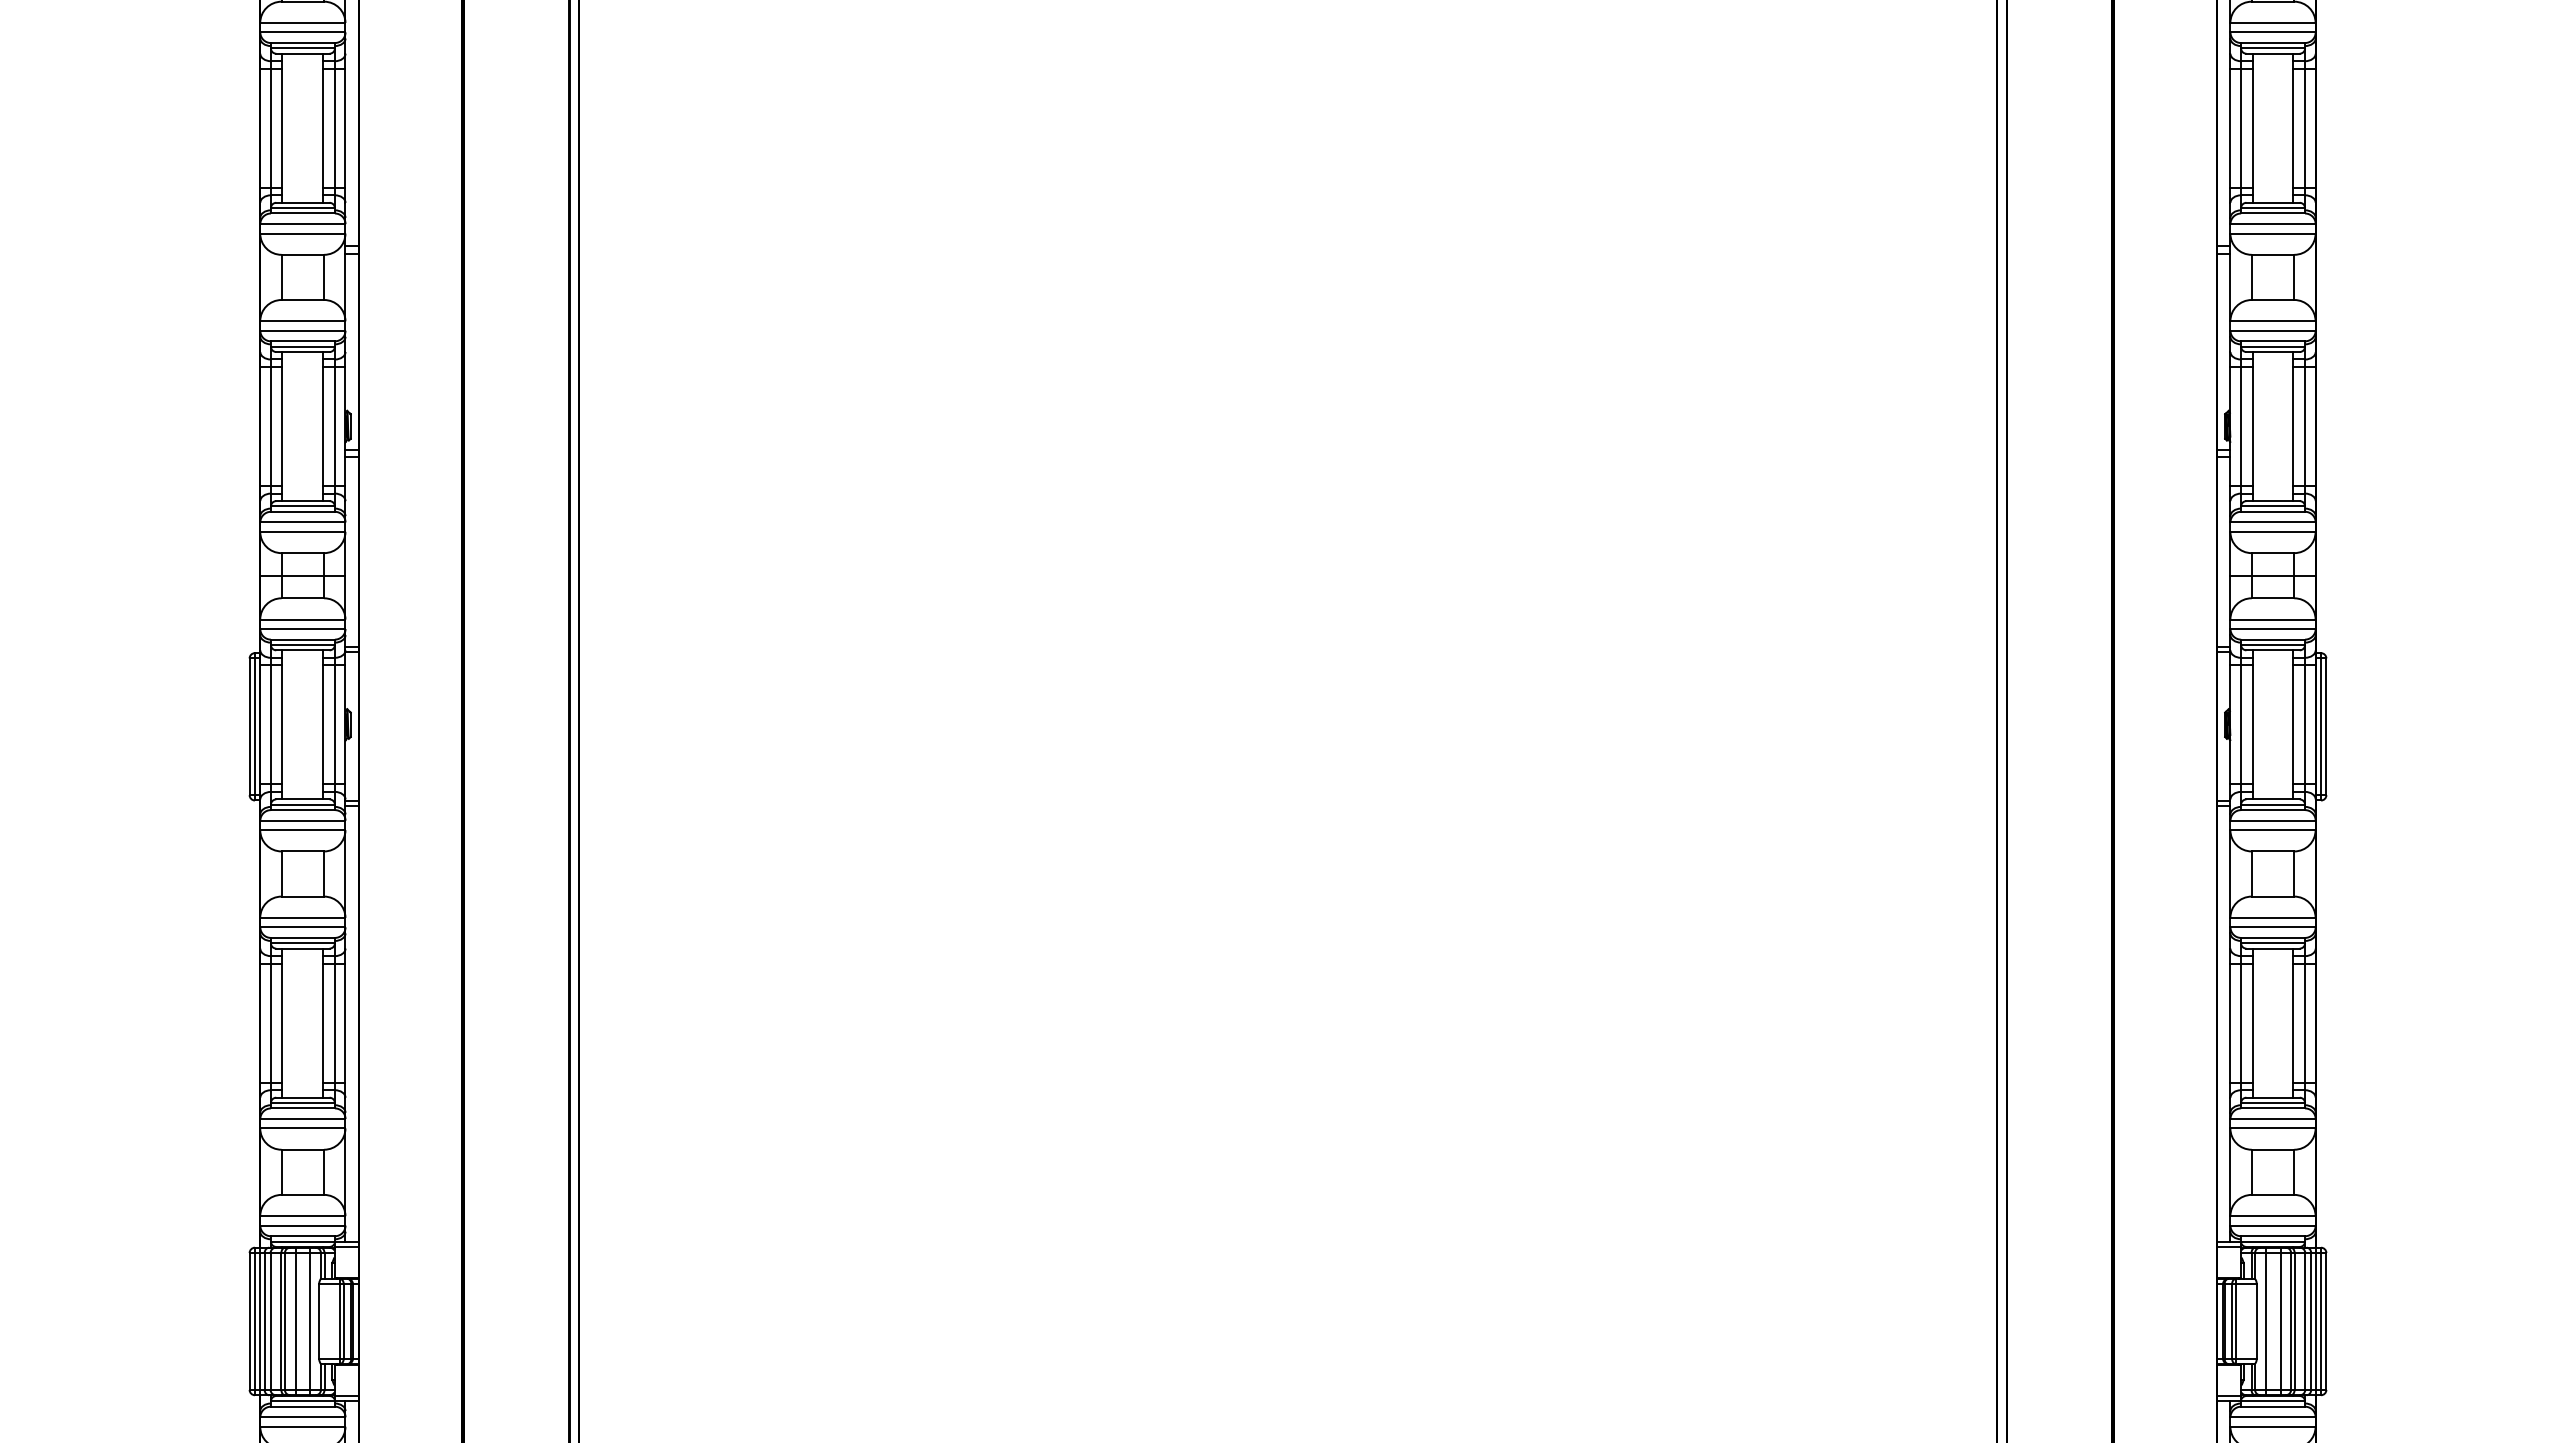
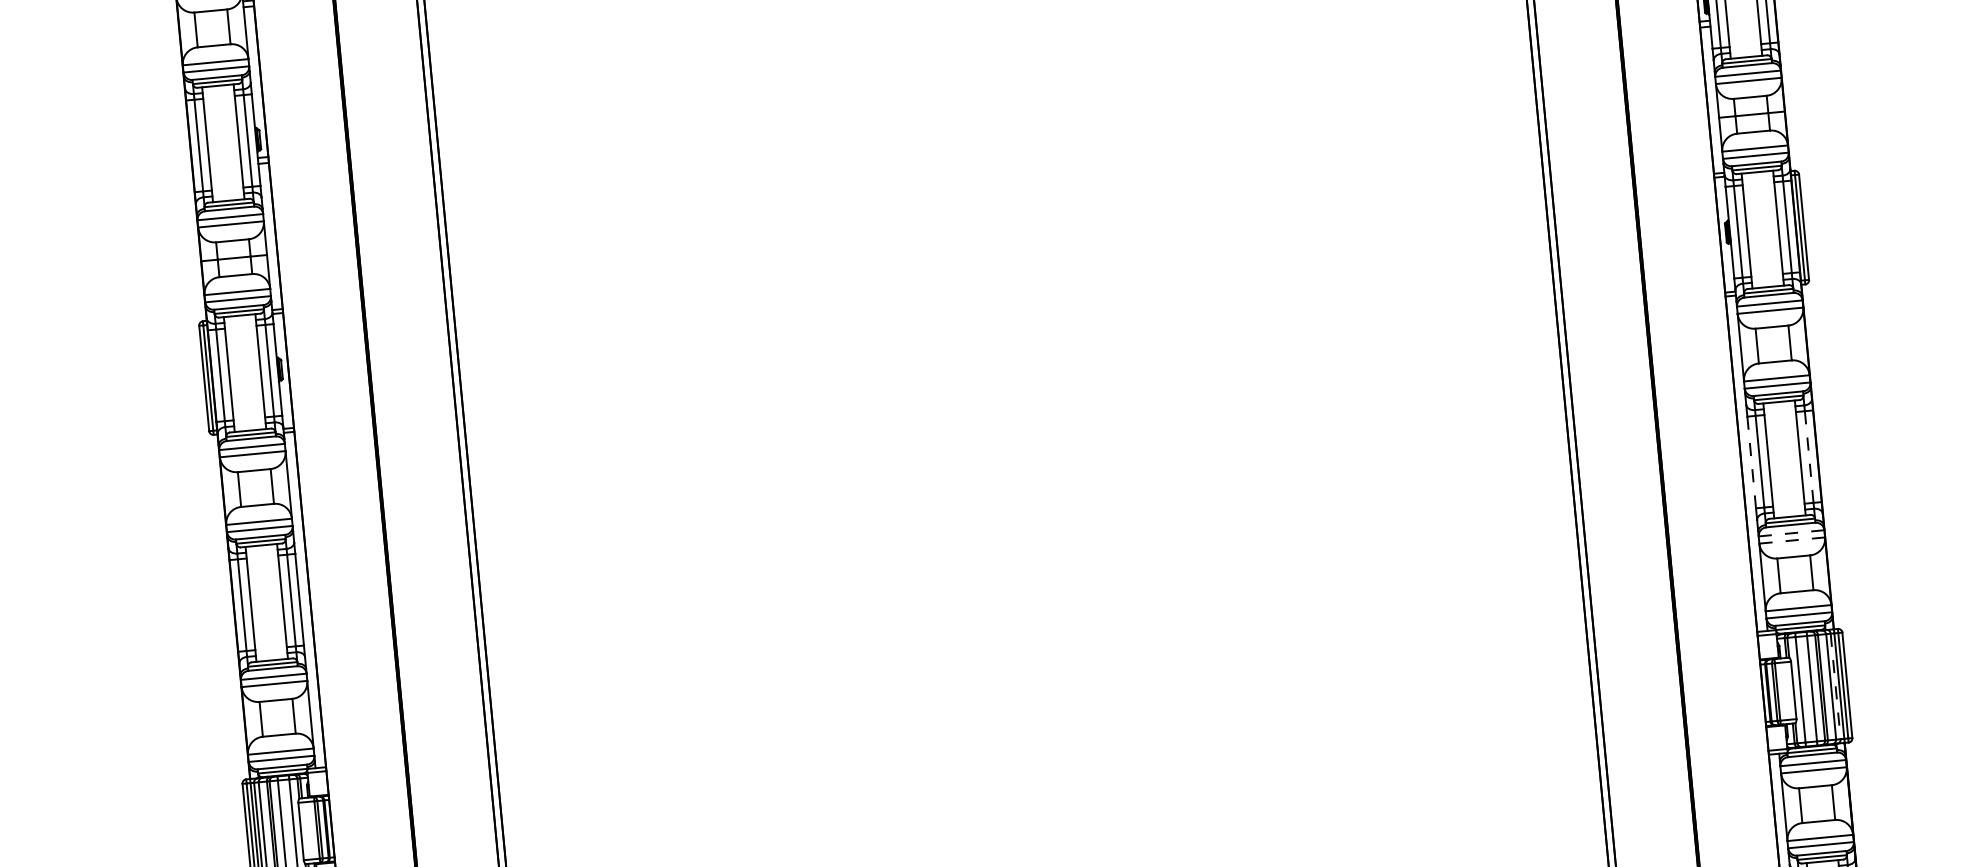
line: (2230, 1023) -> (1751, 462), solid -> dashed
line: (2305, 1023) -> (1809, 457), solid -> dashed
line: (2273, 1119) -> (1791, 533), solid -> dashed
line: (2273, 1128) -> (1792, 540), solid -> dashed
line: (2311, 1321) -> (1835, 686), solid -> dashed

